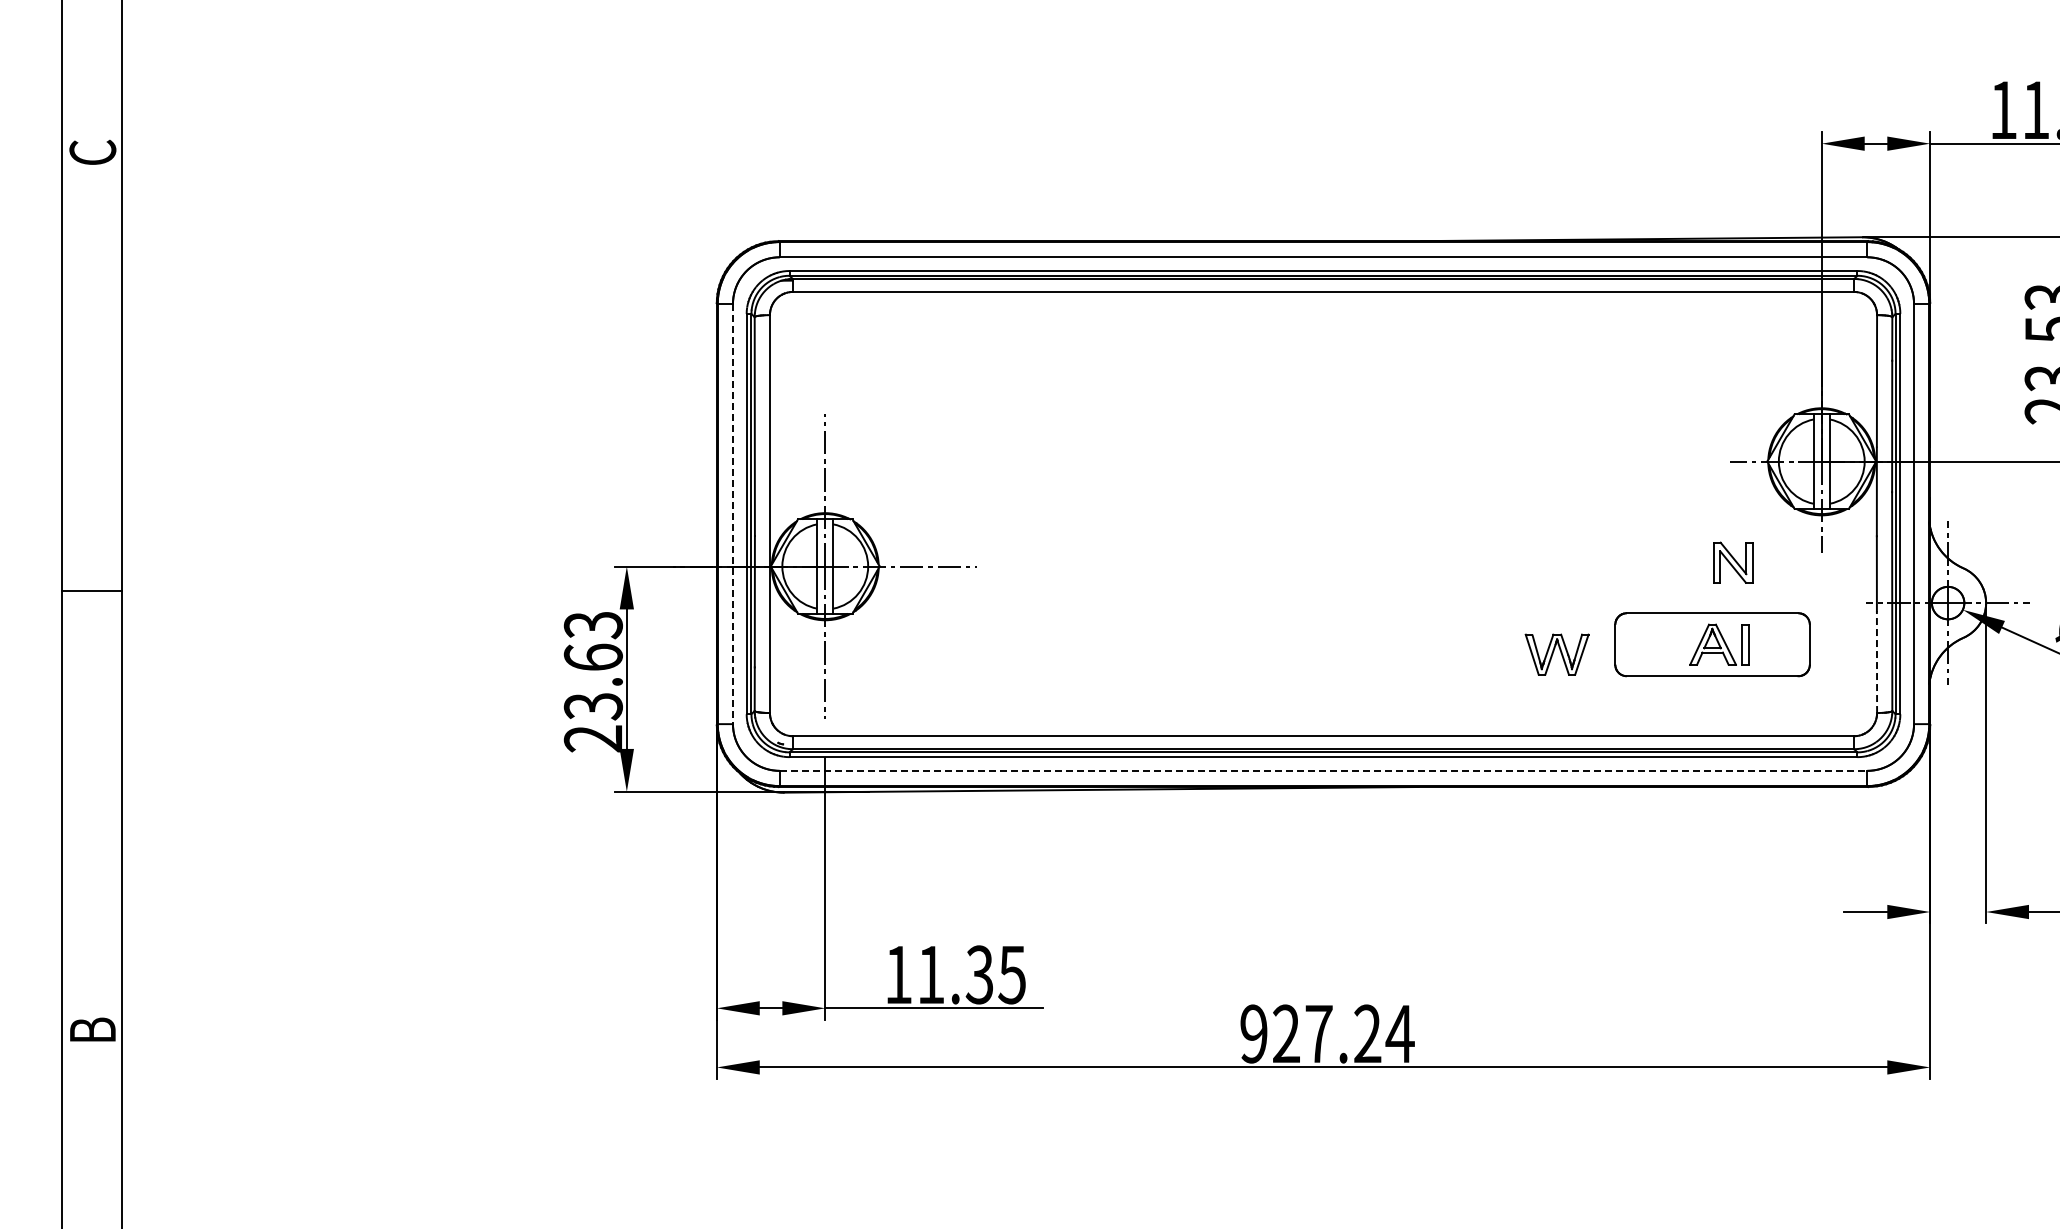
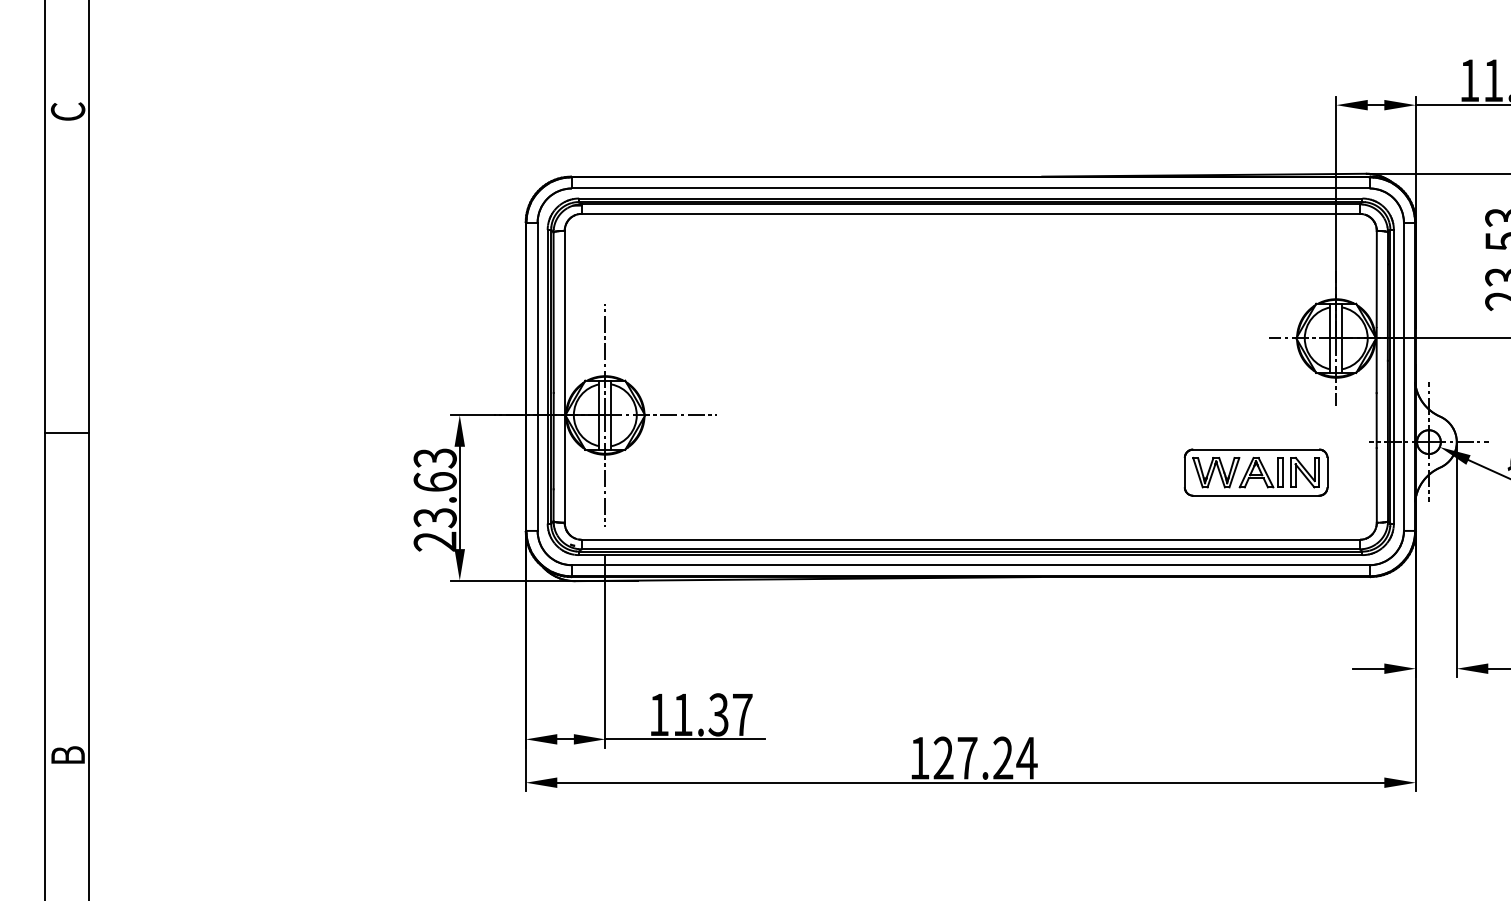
line: (732, 514) -> (537, 377), dashed -> solid
part: (1733, 562) -> (1305, 472), moved
part: (1556, 654) -> (1215, 472), moved
line: (1876, 662) -> (1376, 485), dashed -> solid
line: (1323, 770) -> (970, 564), dashed -> solid
text: (1012, 975) -> (742, 715), 11.35 -> 11.37
text: (1253, 1033) -> (919, 757), 927.24 -> 127.24

